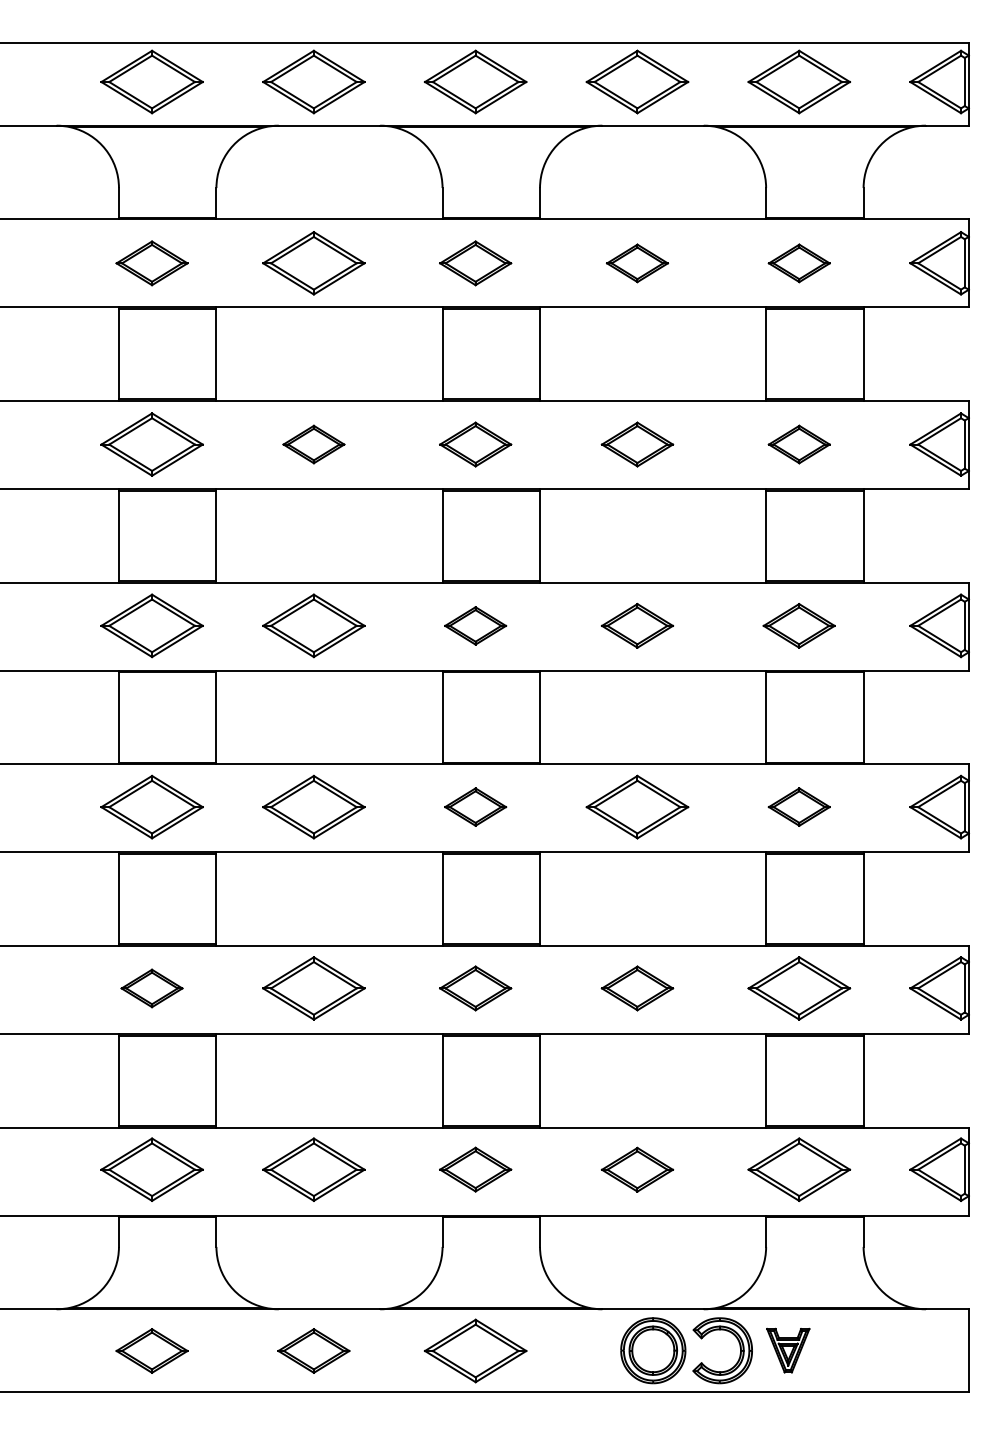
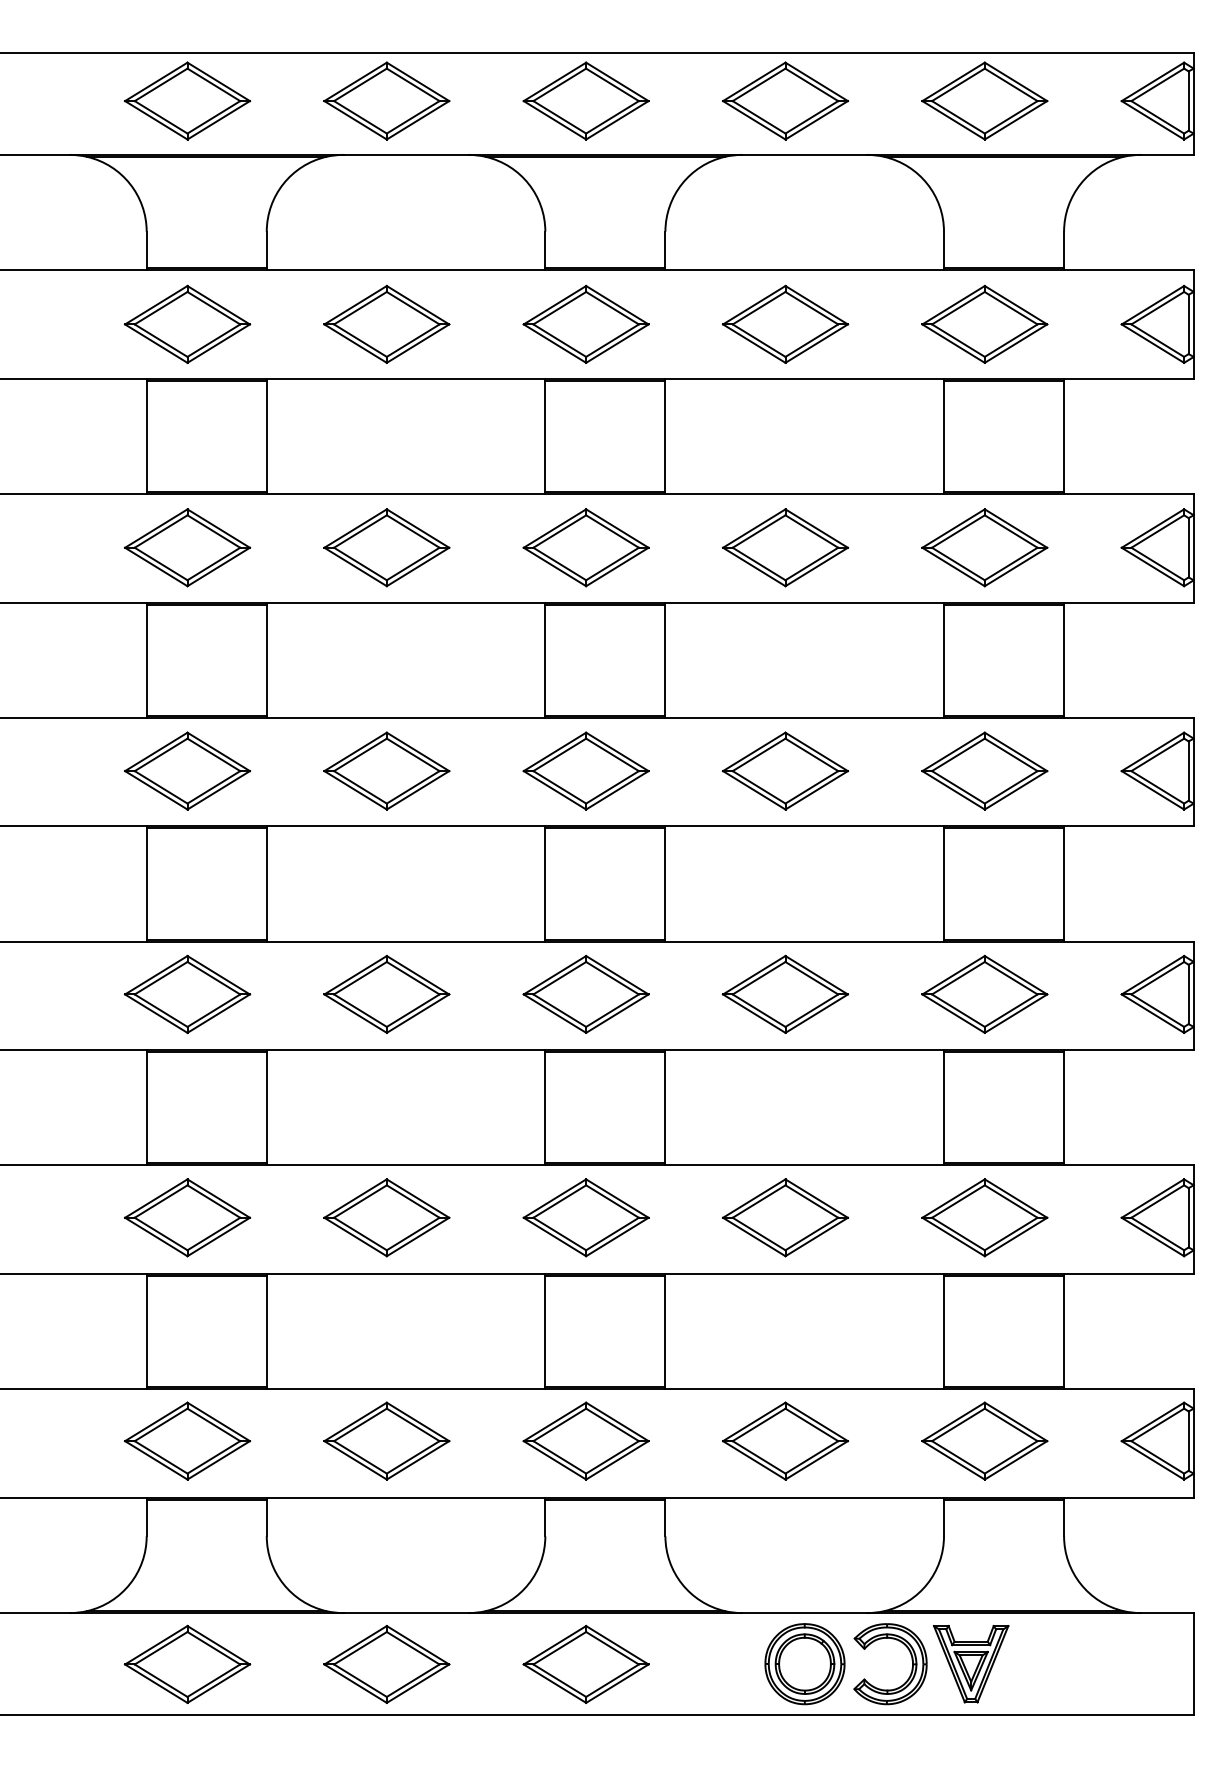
part: (151, 263) -> (186, 324), size x1.43
part: (475, 263) -> (585, 324), size x1.43
part: (637, 263) -> (785, 324), size x1.67
part: (799, 263) -> (985, 324), size x1.67
part: (313, 444) -> (386, 547), size x1.67
part: (475, 444) -> (585, 547), size x1.43
part: (637, 444) -> (785, 547), size x1.43
part: (799, 444) -> (985, 547), size x1.67
part: (475, 625) -> (585, 770), size x1.67
part: (637, 625) -> (785, 770), size x1.43
part: (798, 625) -> (983, 770), size x1.43
part: (475, 806) -> (585, 993), size x1.67
part: (799, 806) -> (985, 993), size x1.67
part: (151, 988) -> (186, 1217), size x1.67
part: (475, 988) -> (585, 1217), size x1.43
part: (637, 988) -> (785, 1217), size x1.43
part: (475, 1169) -> (585, 1440), size x1.43
part: (637, 1169) -> (785, 1440), size x1.43
part: (151, 1350) -> (186, 1663), size x1.43
part: (313, 1350) -> (386, 1663), size x1.43
part: (788, 1350) -> (971, 1663), size x1.43

